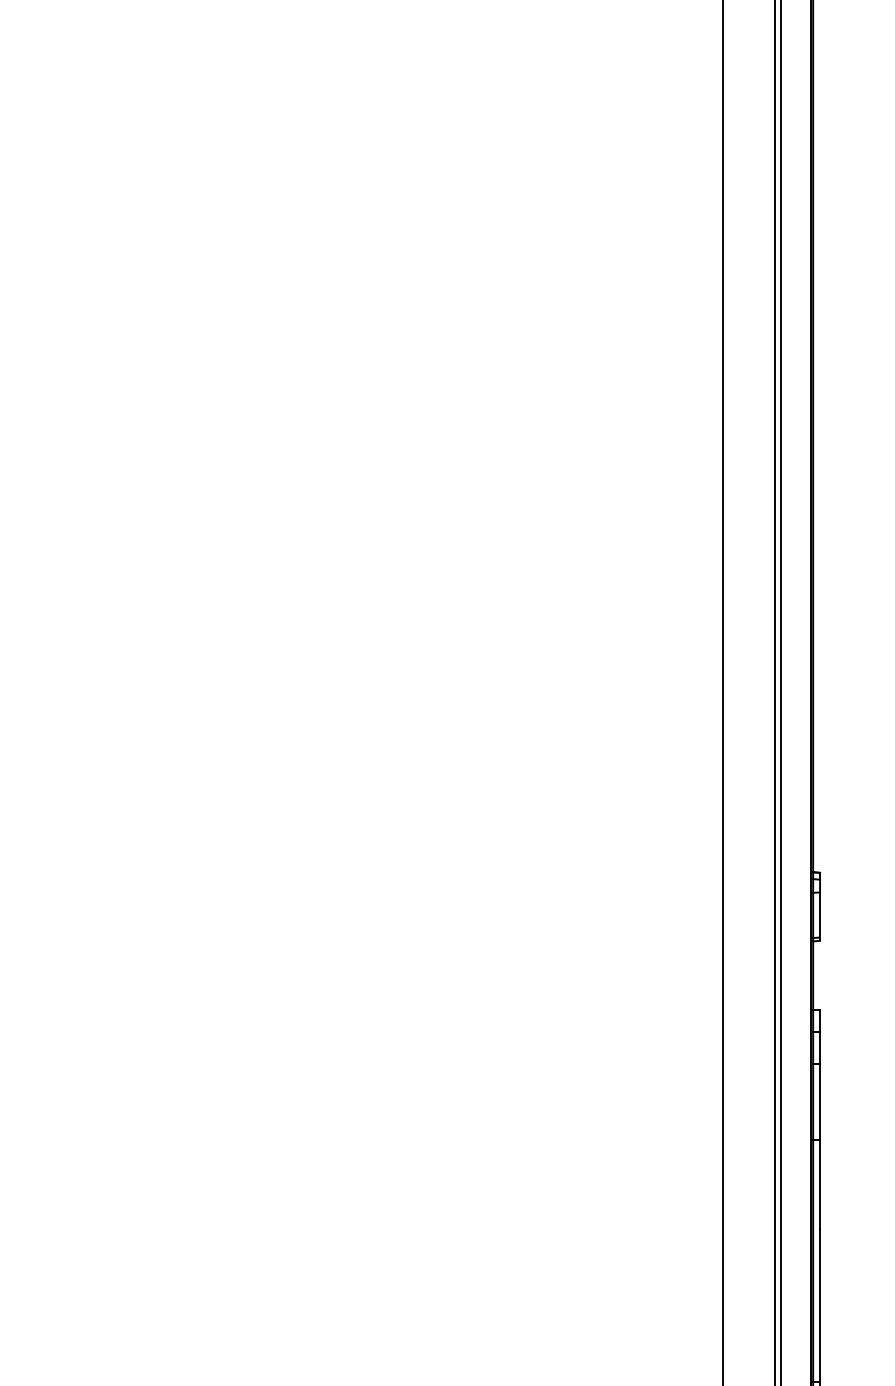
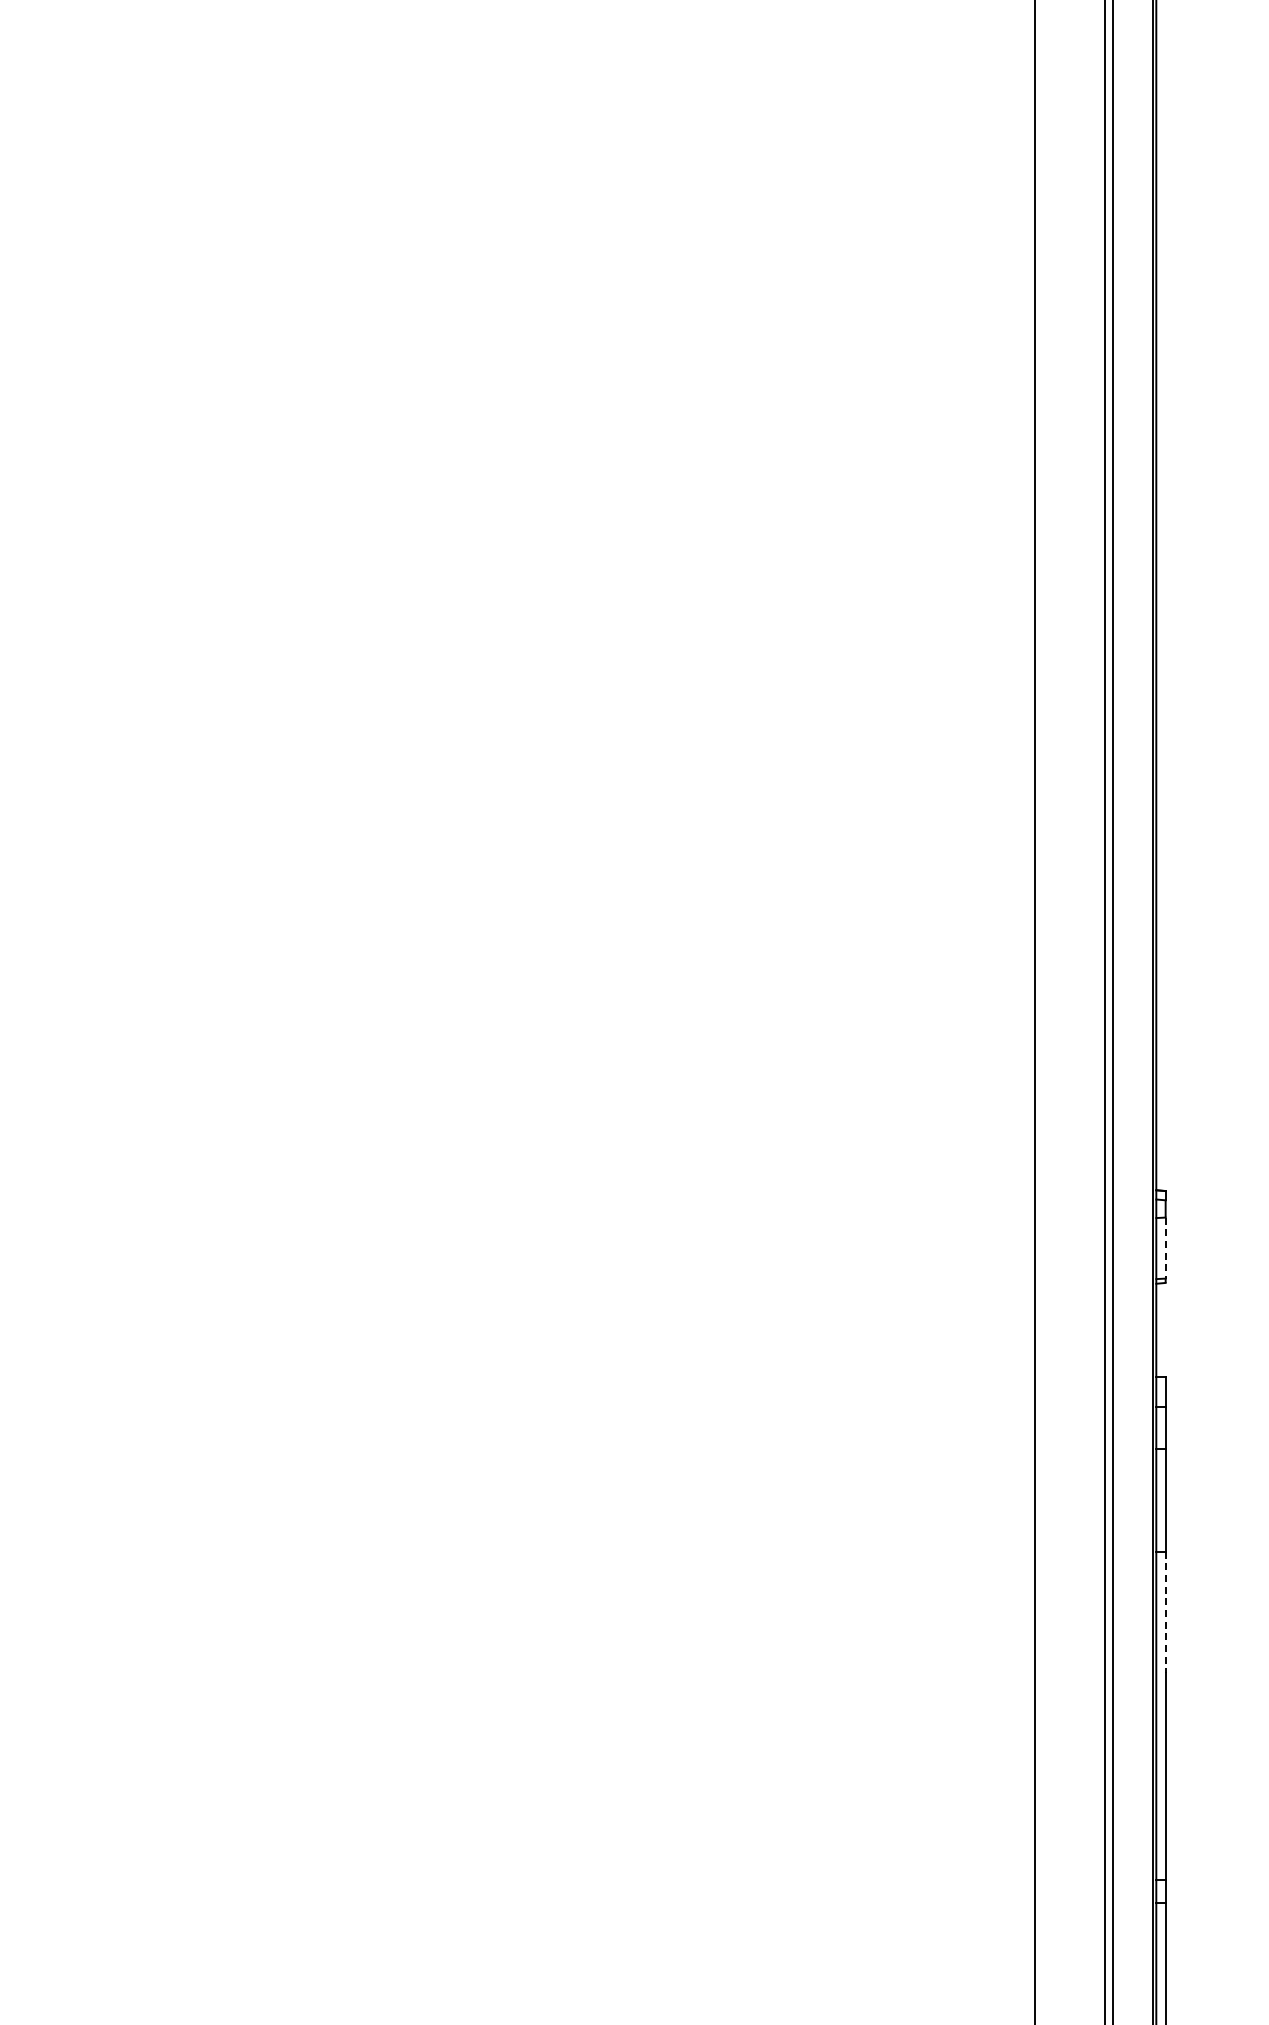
line: (819, 915) -> (1165, 1248), solid -> dashed
line: (819, 1184) -> (1165, 1612), solid -> dashed

